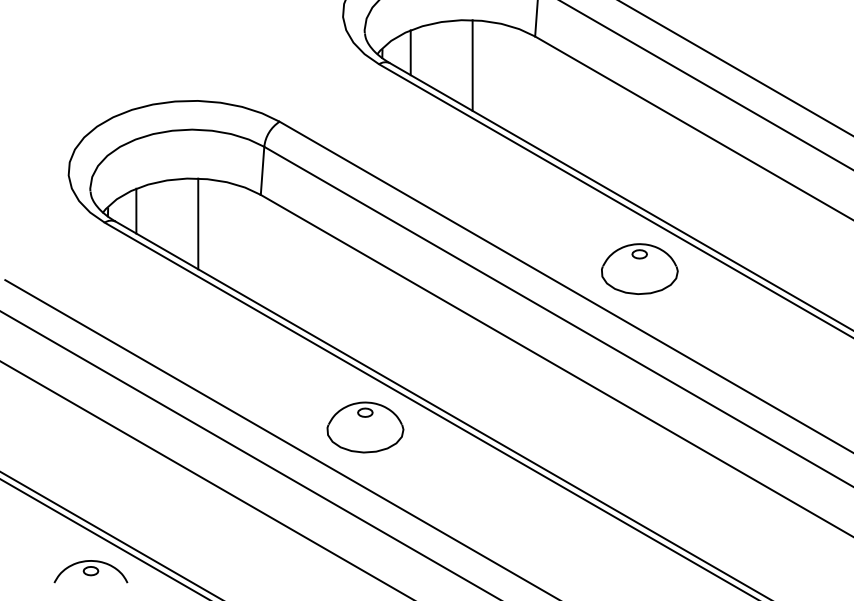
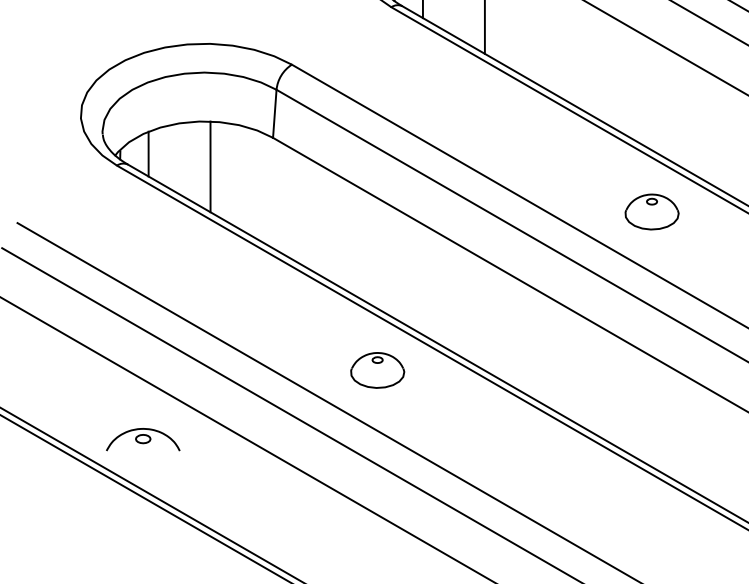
part: (639, 268) -> (651, 211), size x0.7
part: (365, 427) -> (377, 370), size x0.7
part: (90, 571) -> (142, 439), moved

